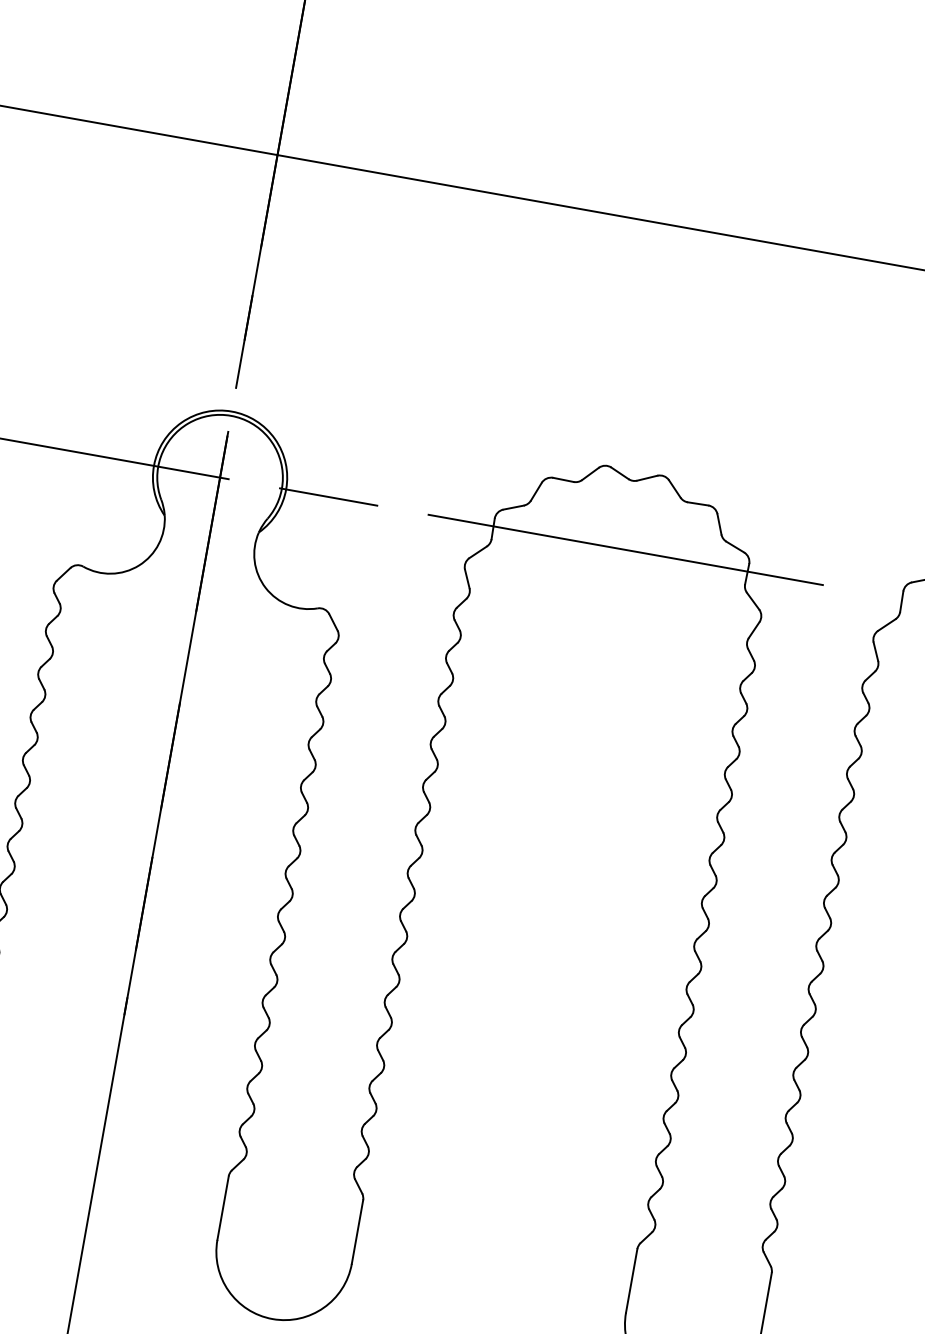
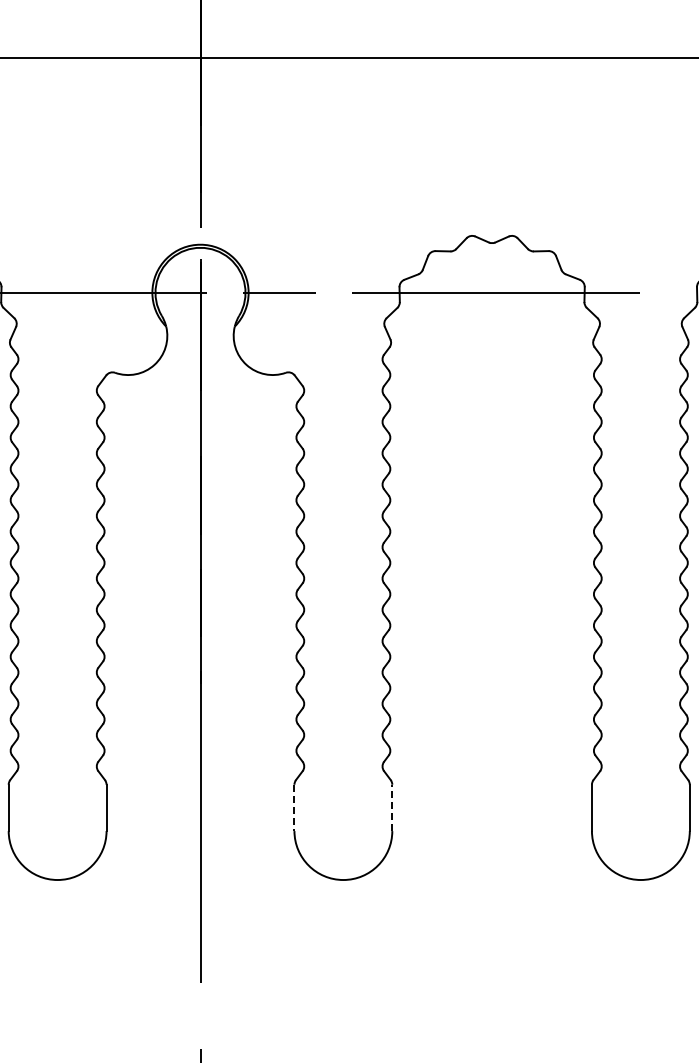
line: (223, 1208) -> (294, 808), solid -> dashed
line: (357, 1231) -> (392, 807), solid -> dashed

